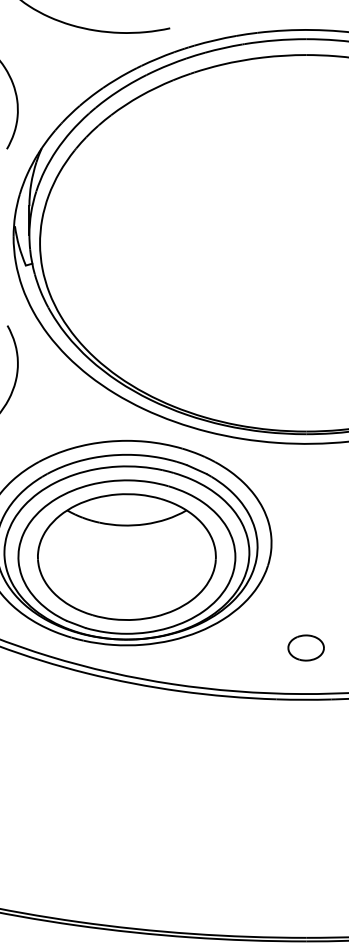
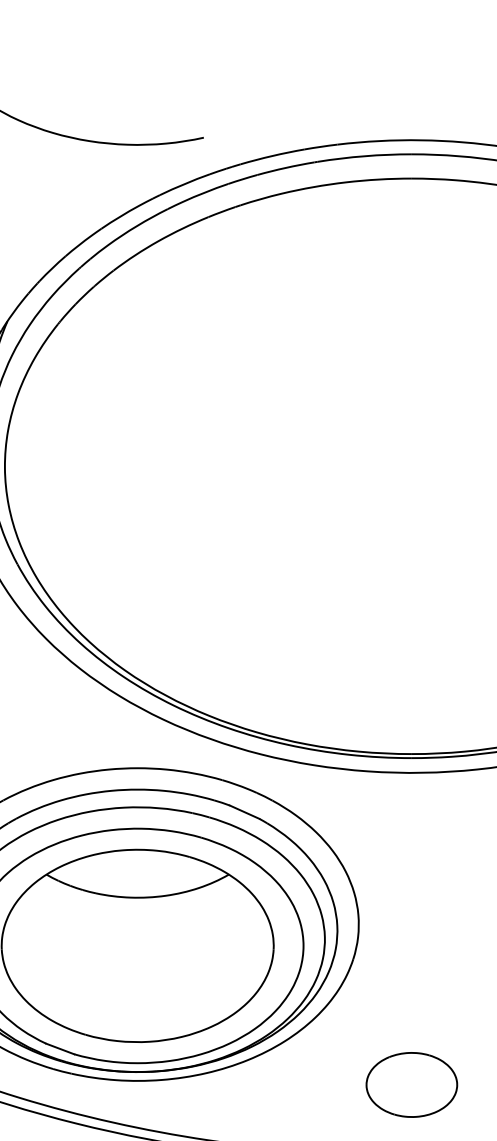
part: (305, 647) -> (410, 1084), size x1.67

